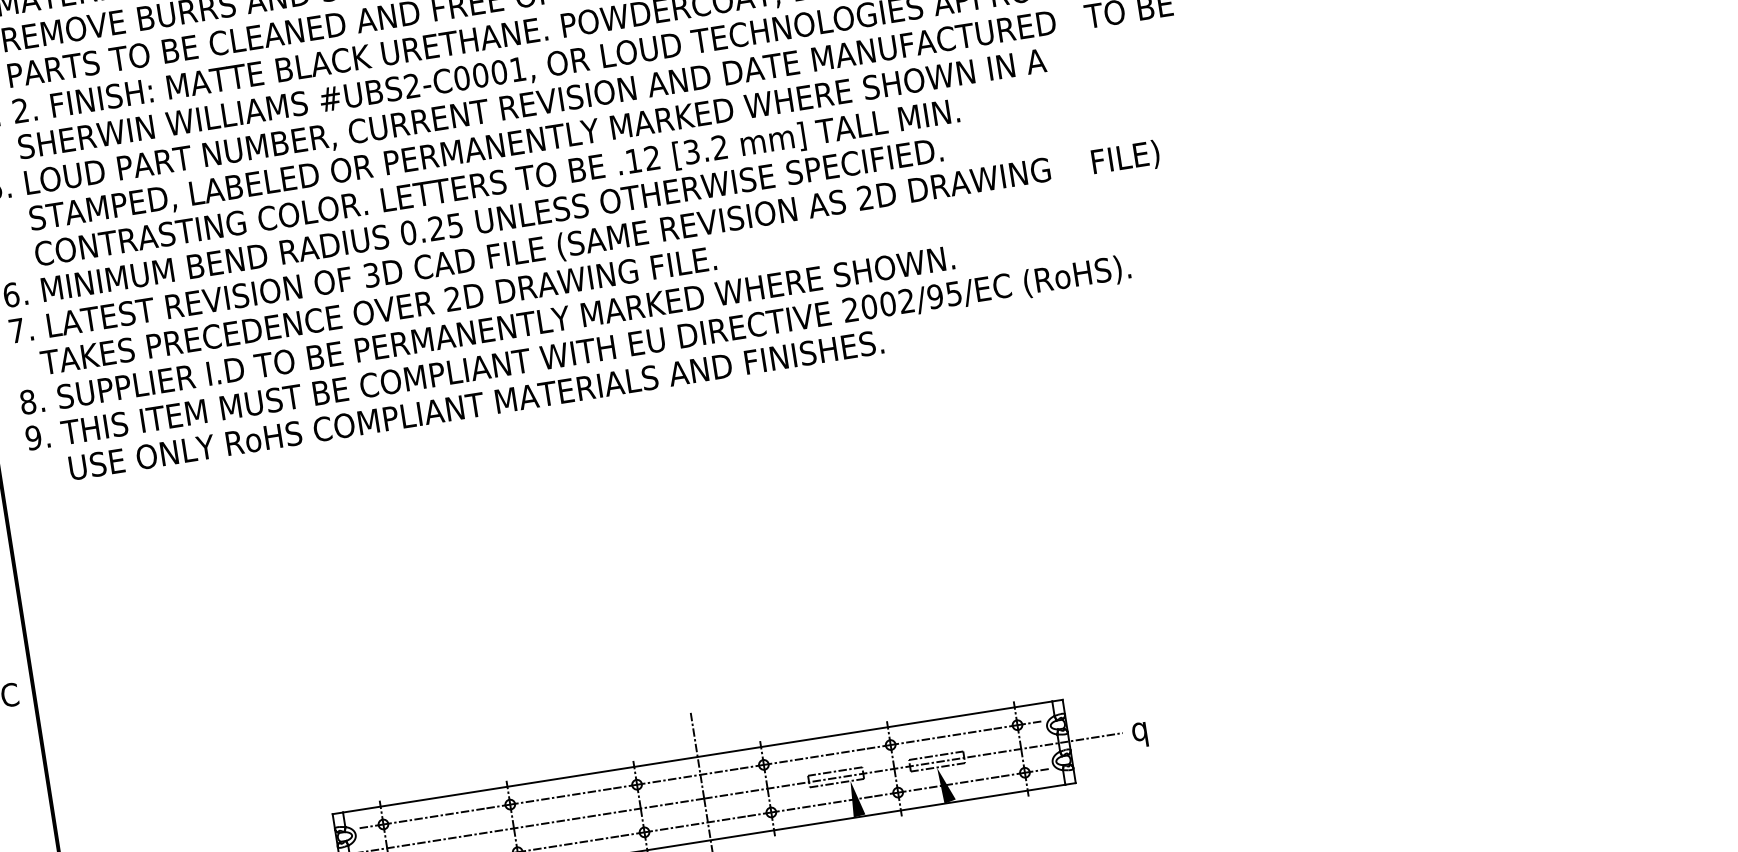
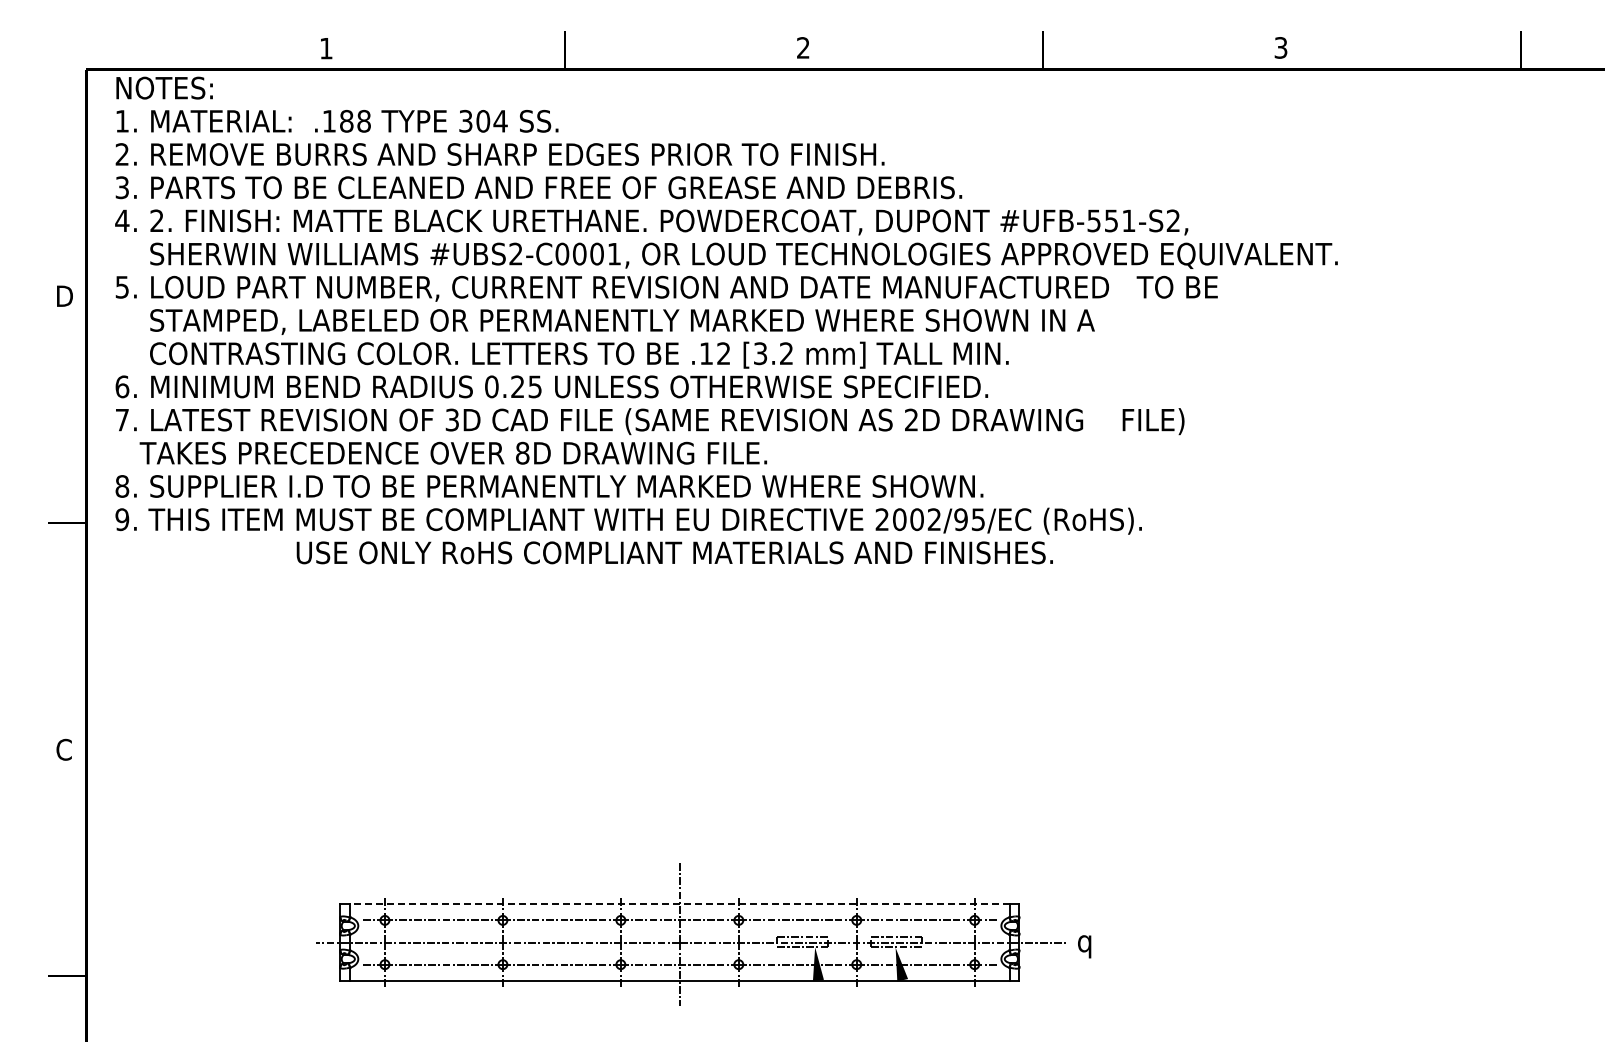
text: (452, 298) -> (522, 452), 2D -> 8D
text: (475, 404) -> (674, 552), moved
line: (697, 756) -> (679, 903), solid -> dashed

